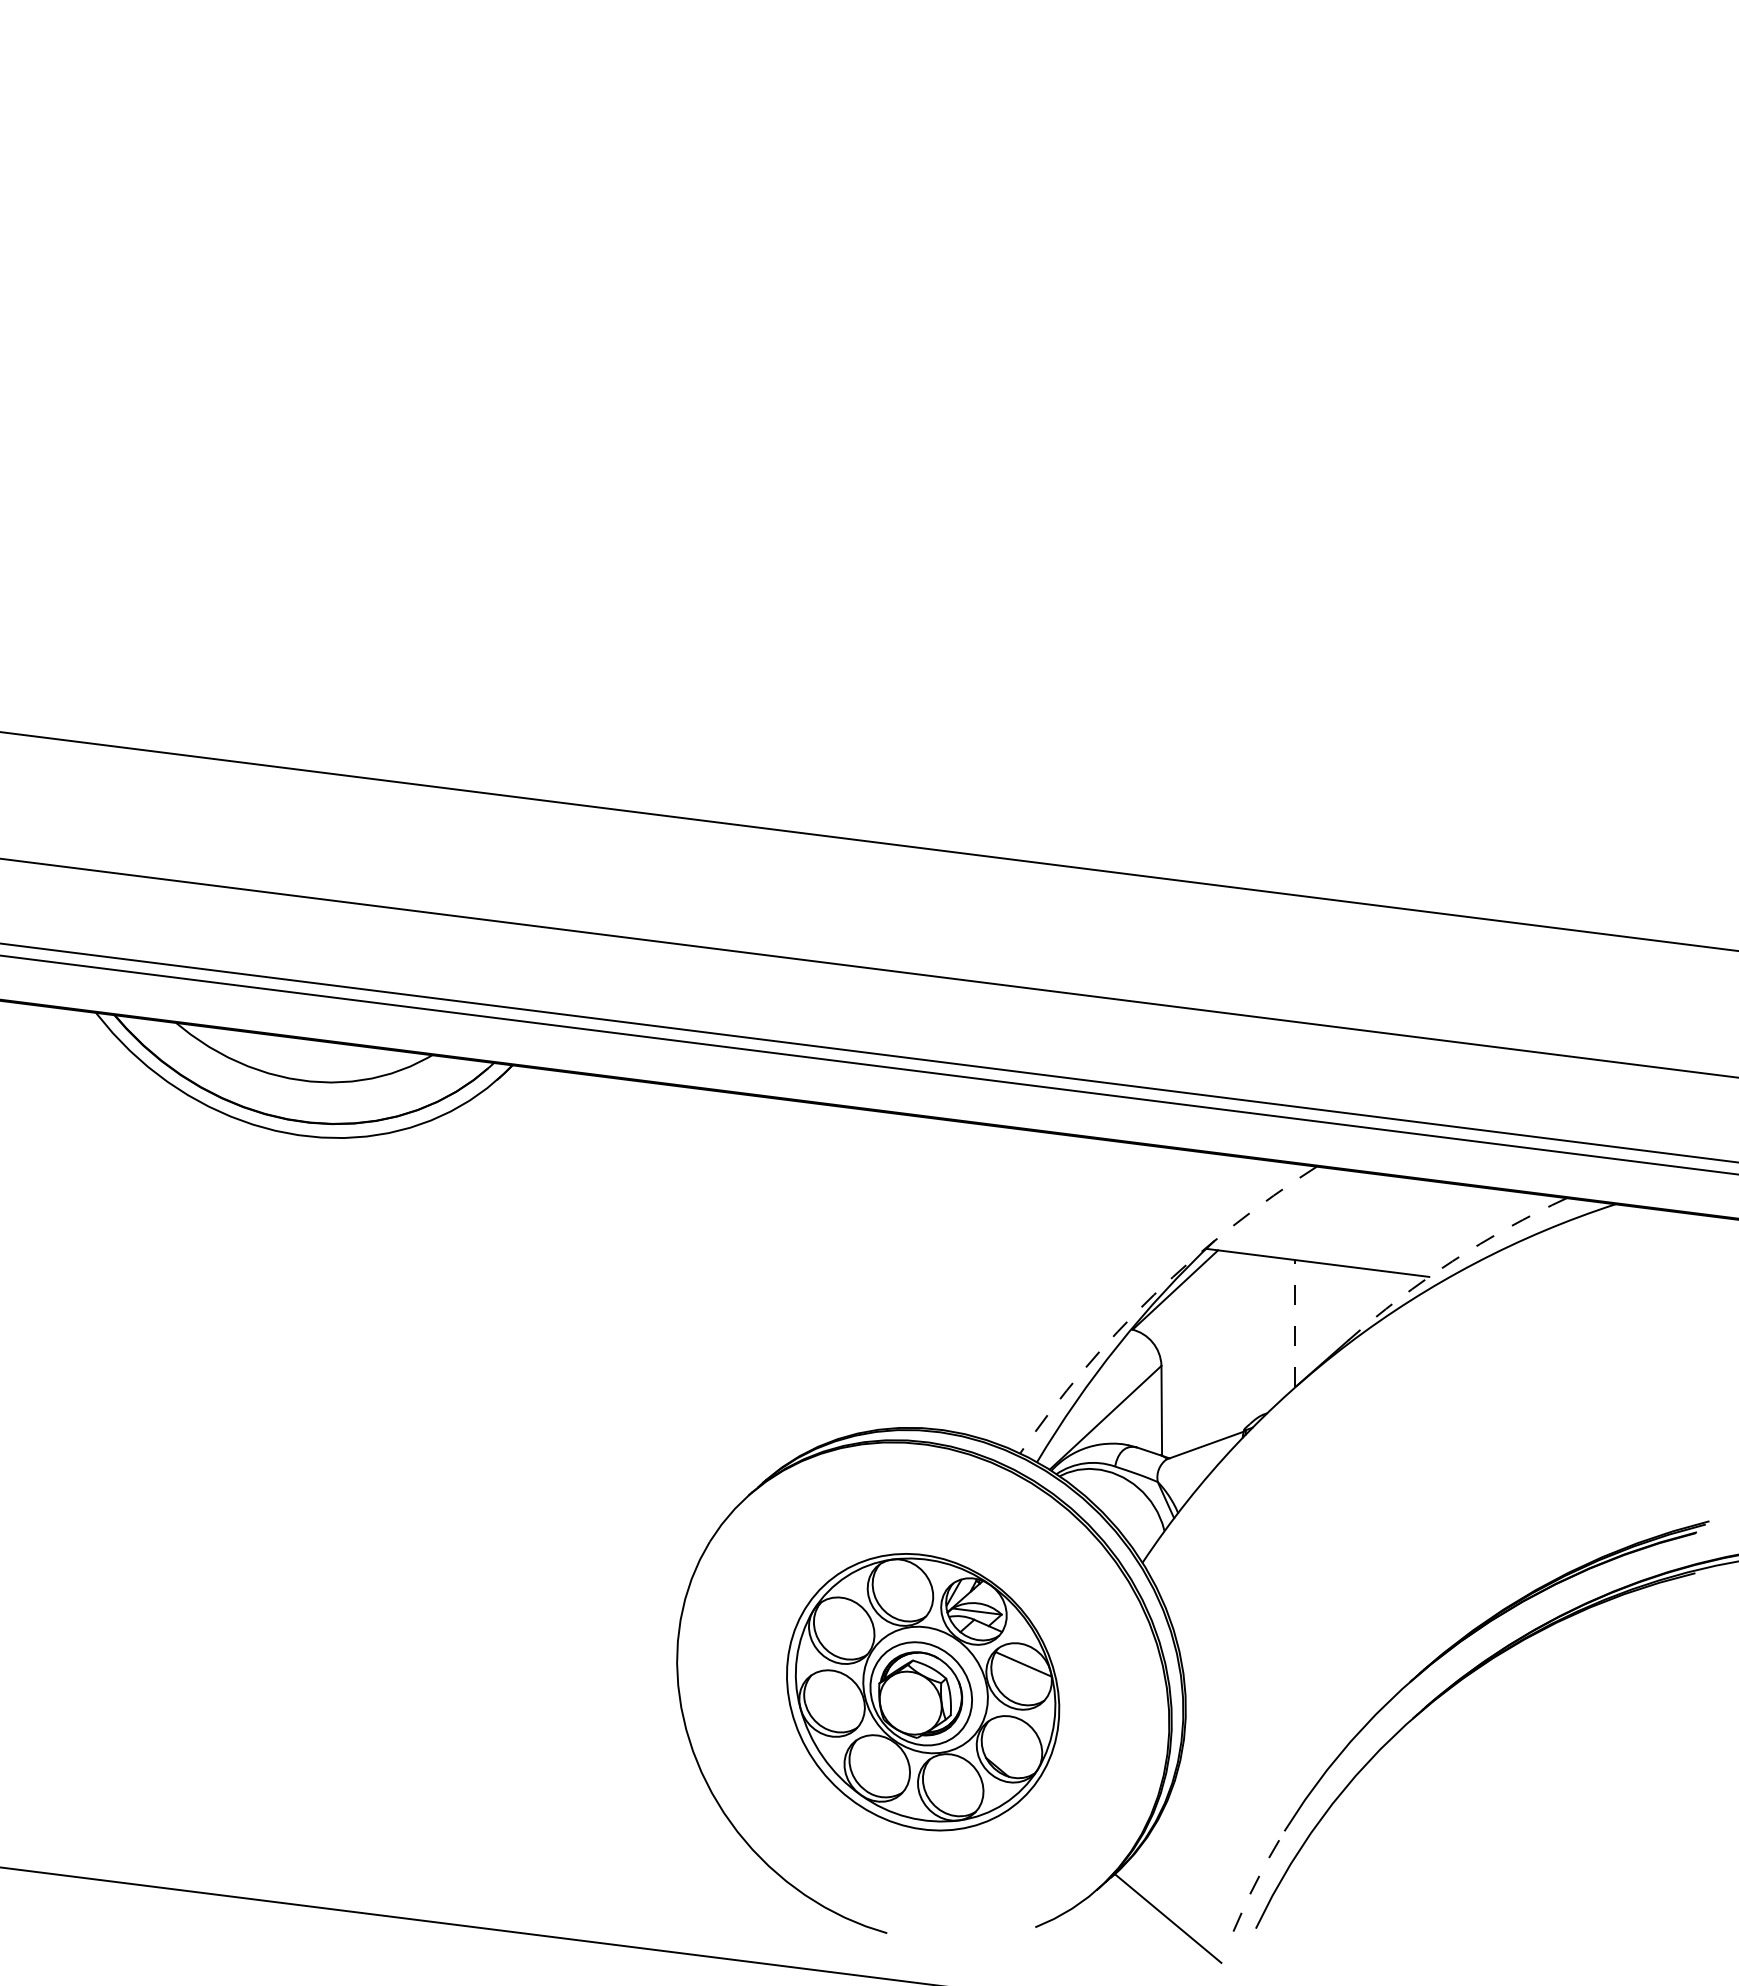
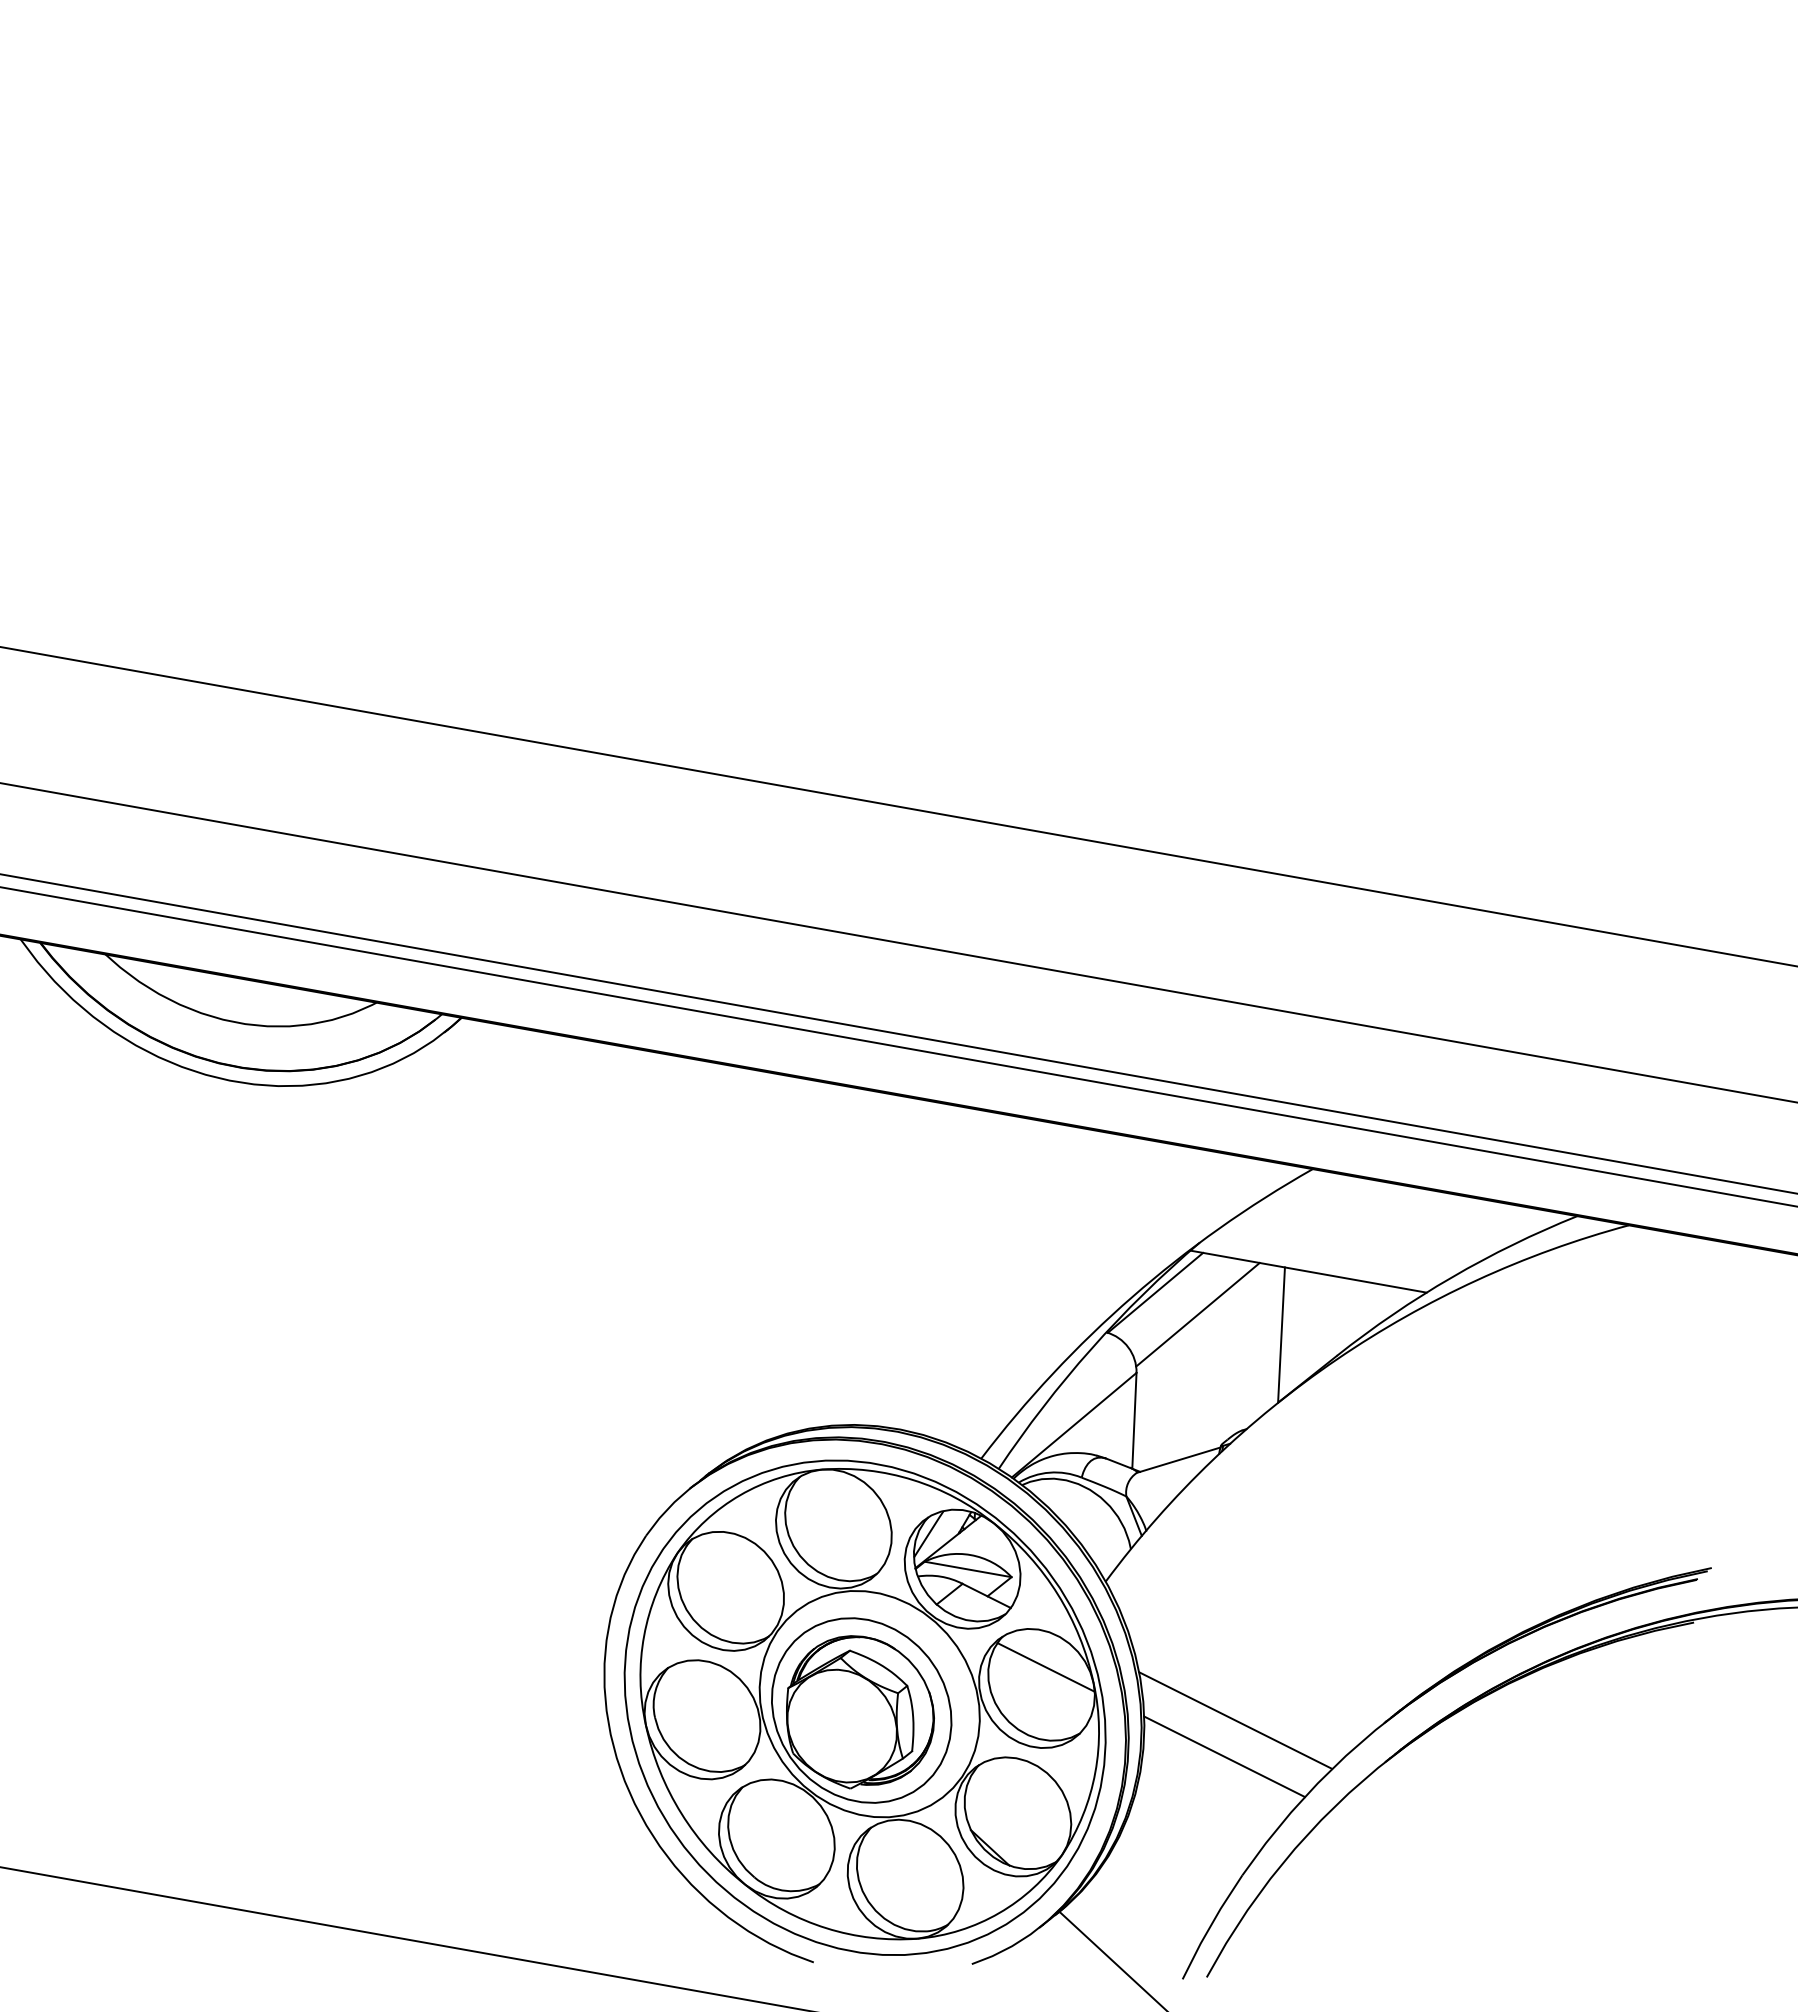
arc: (1452, 1261) -> (1452, 1277), dashed -> solid
arc: (1153, 1294) -> (1131, 1296), dashed -> solid
line: (1215, 1308) -> (1197, 1314), added
line: (1295, 1323) -> (1281, 1335), dashed -> solid
line: (1270, 1686) -> (1235, 1720), added
part: (922, 1691) -> (864, 1706), size x1.67
line: (1262, 1721) -> (1224, 1757), added
line: (1257, 1880) -> (1211, 1926), dashed -> solid

